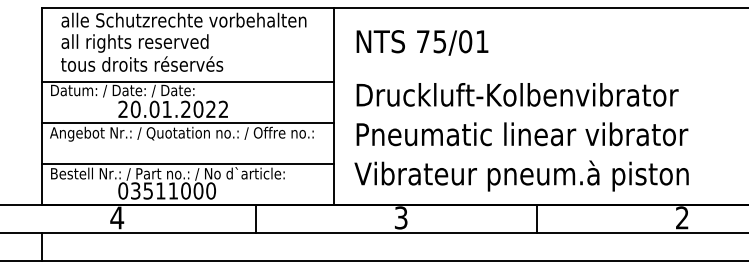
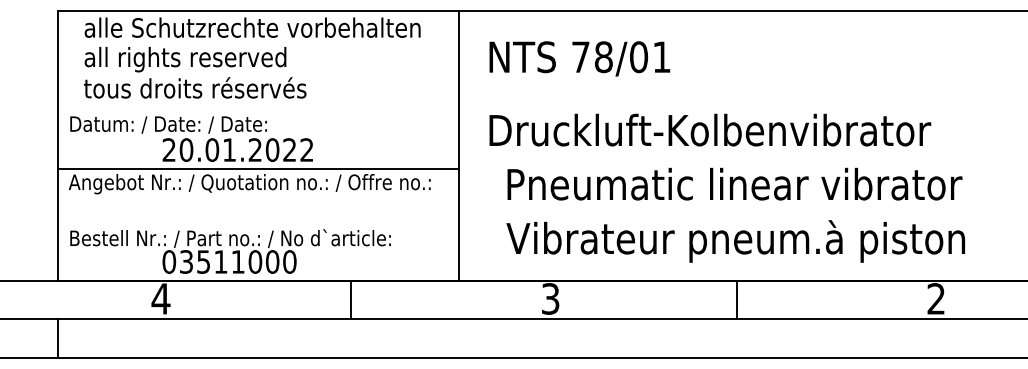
text: (439, 41) -> (603, 57), 75/01 -> 78/01
line: (188, 82) -> (258, 113), removed
text: (522, 133) -> (734, 183), moved
line: (188, 163) -> (258, 224), removed
text: (521, 176) -> (735, 241), moved

